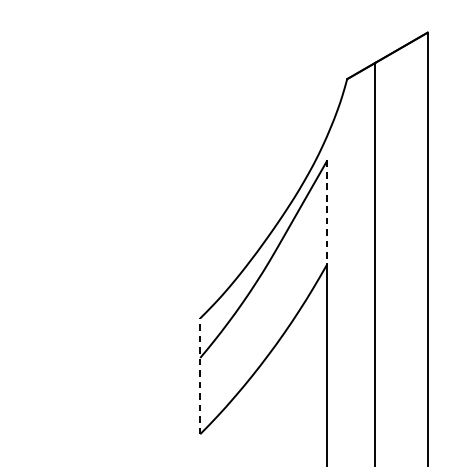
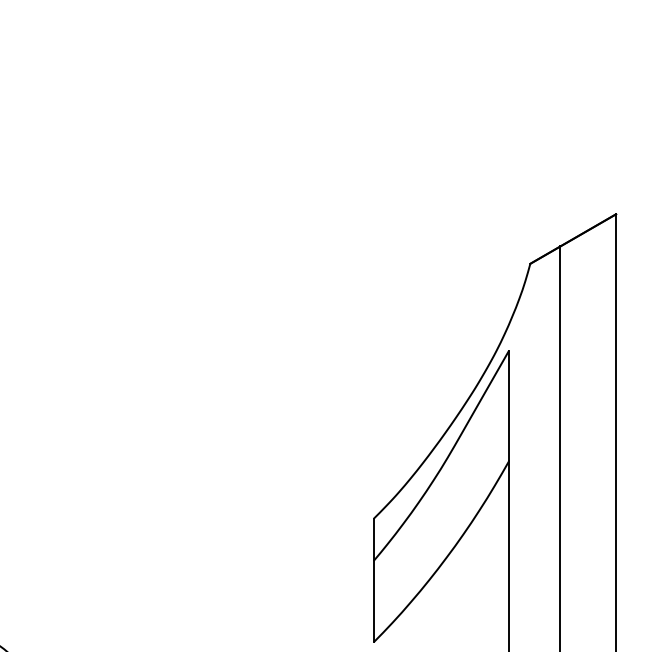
line: (327, 212) -> (509, 406), dashed -> solid
line: (200, 376) -> (373, 580), dashed -> solid

